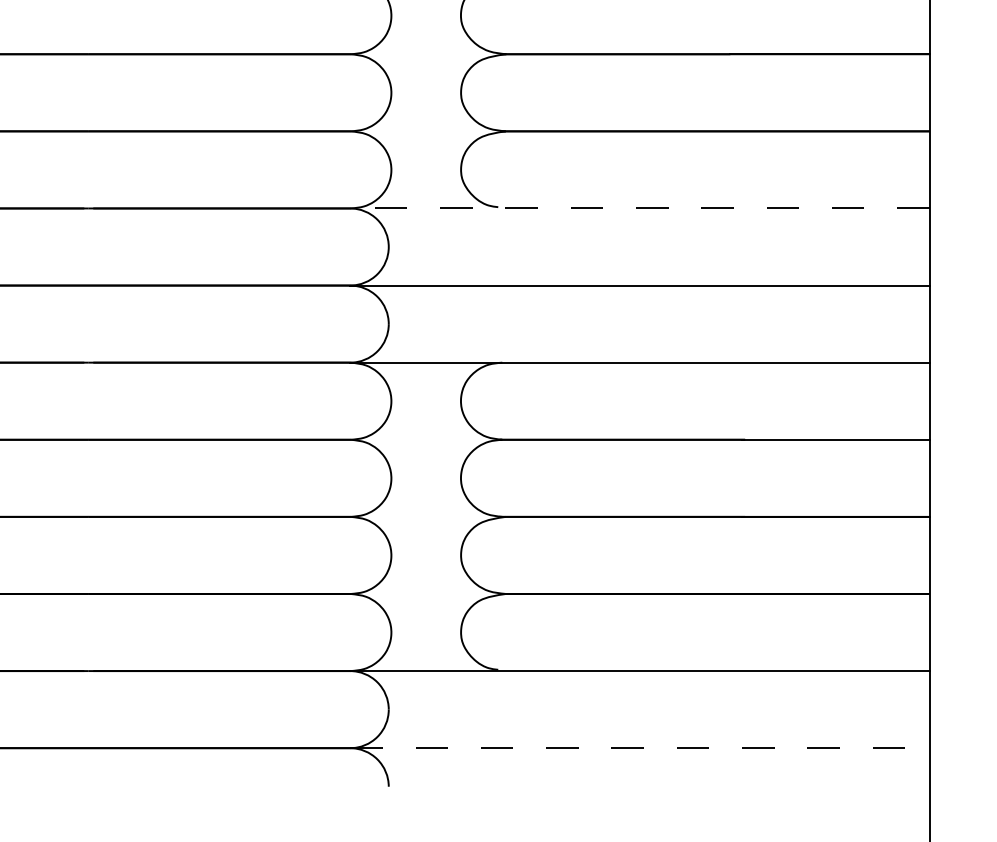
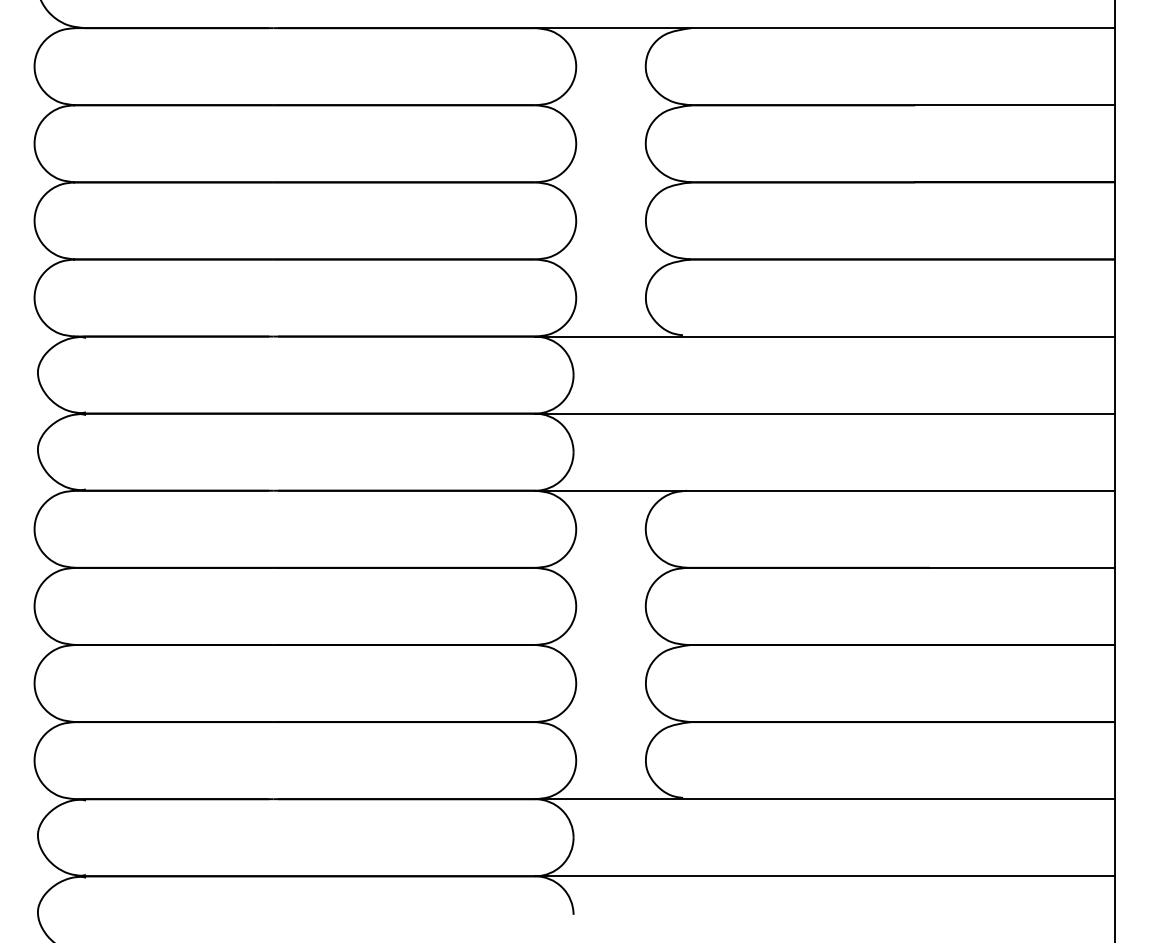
line: (639, 208) -> (824, 336), dashed -> solid
line: (639, 748) -> (824, 876), dashed -> solid

